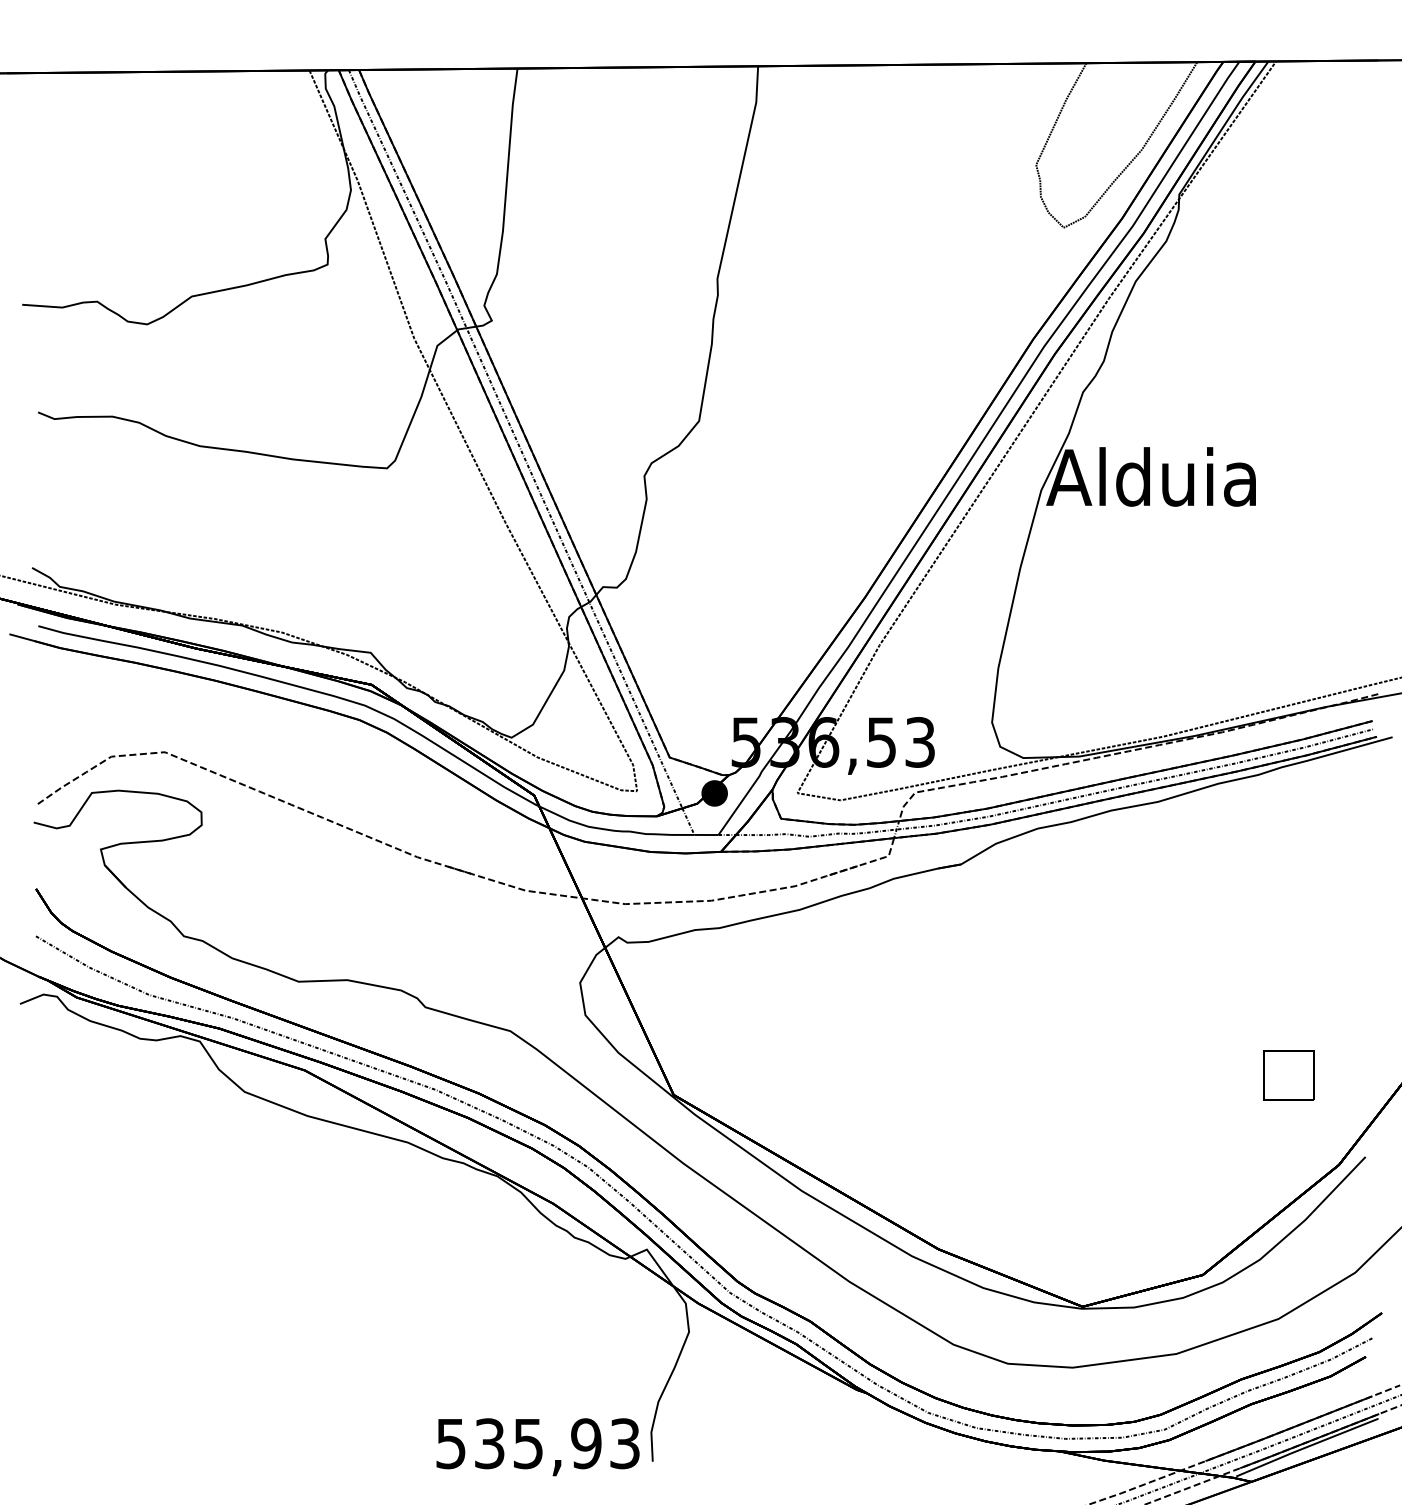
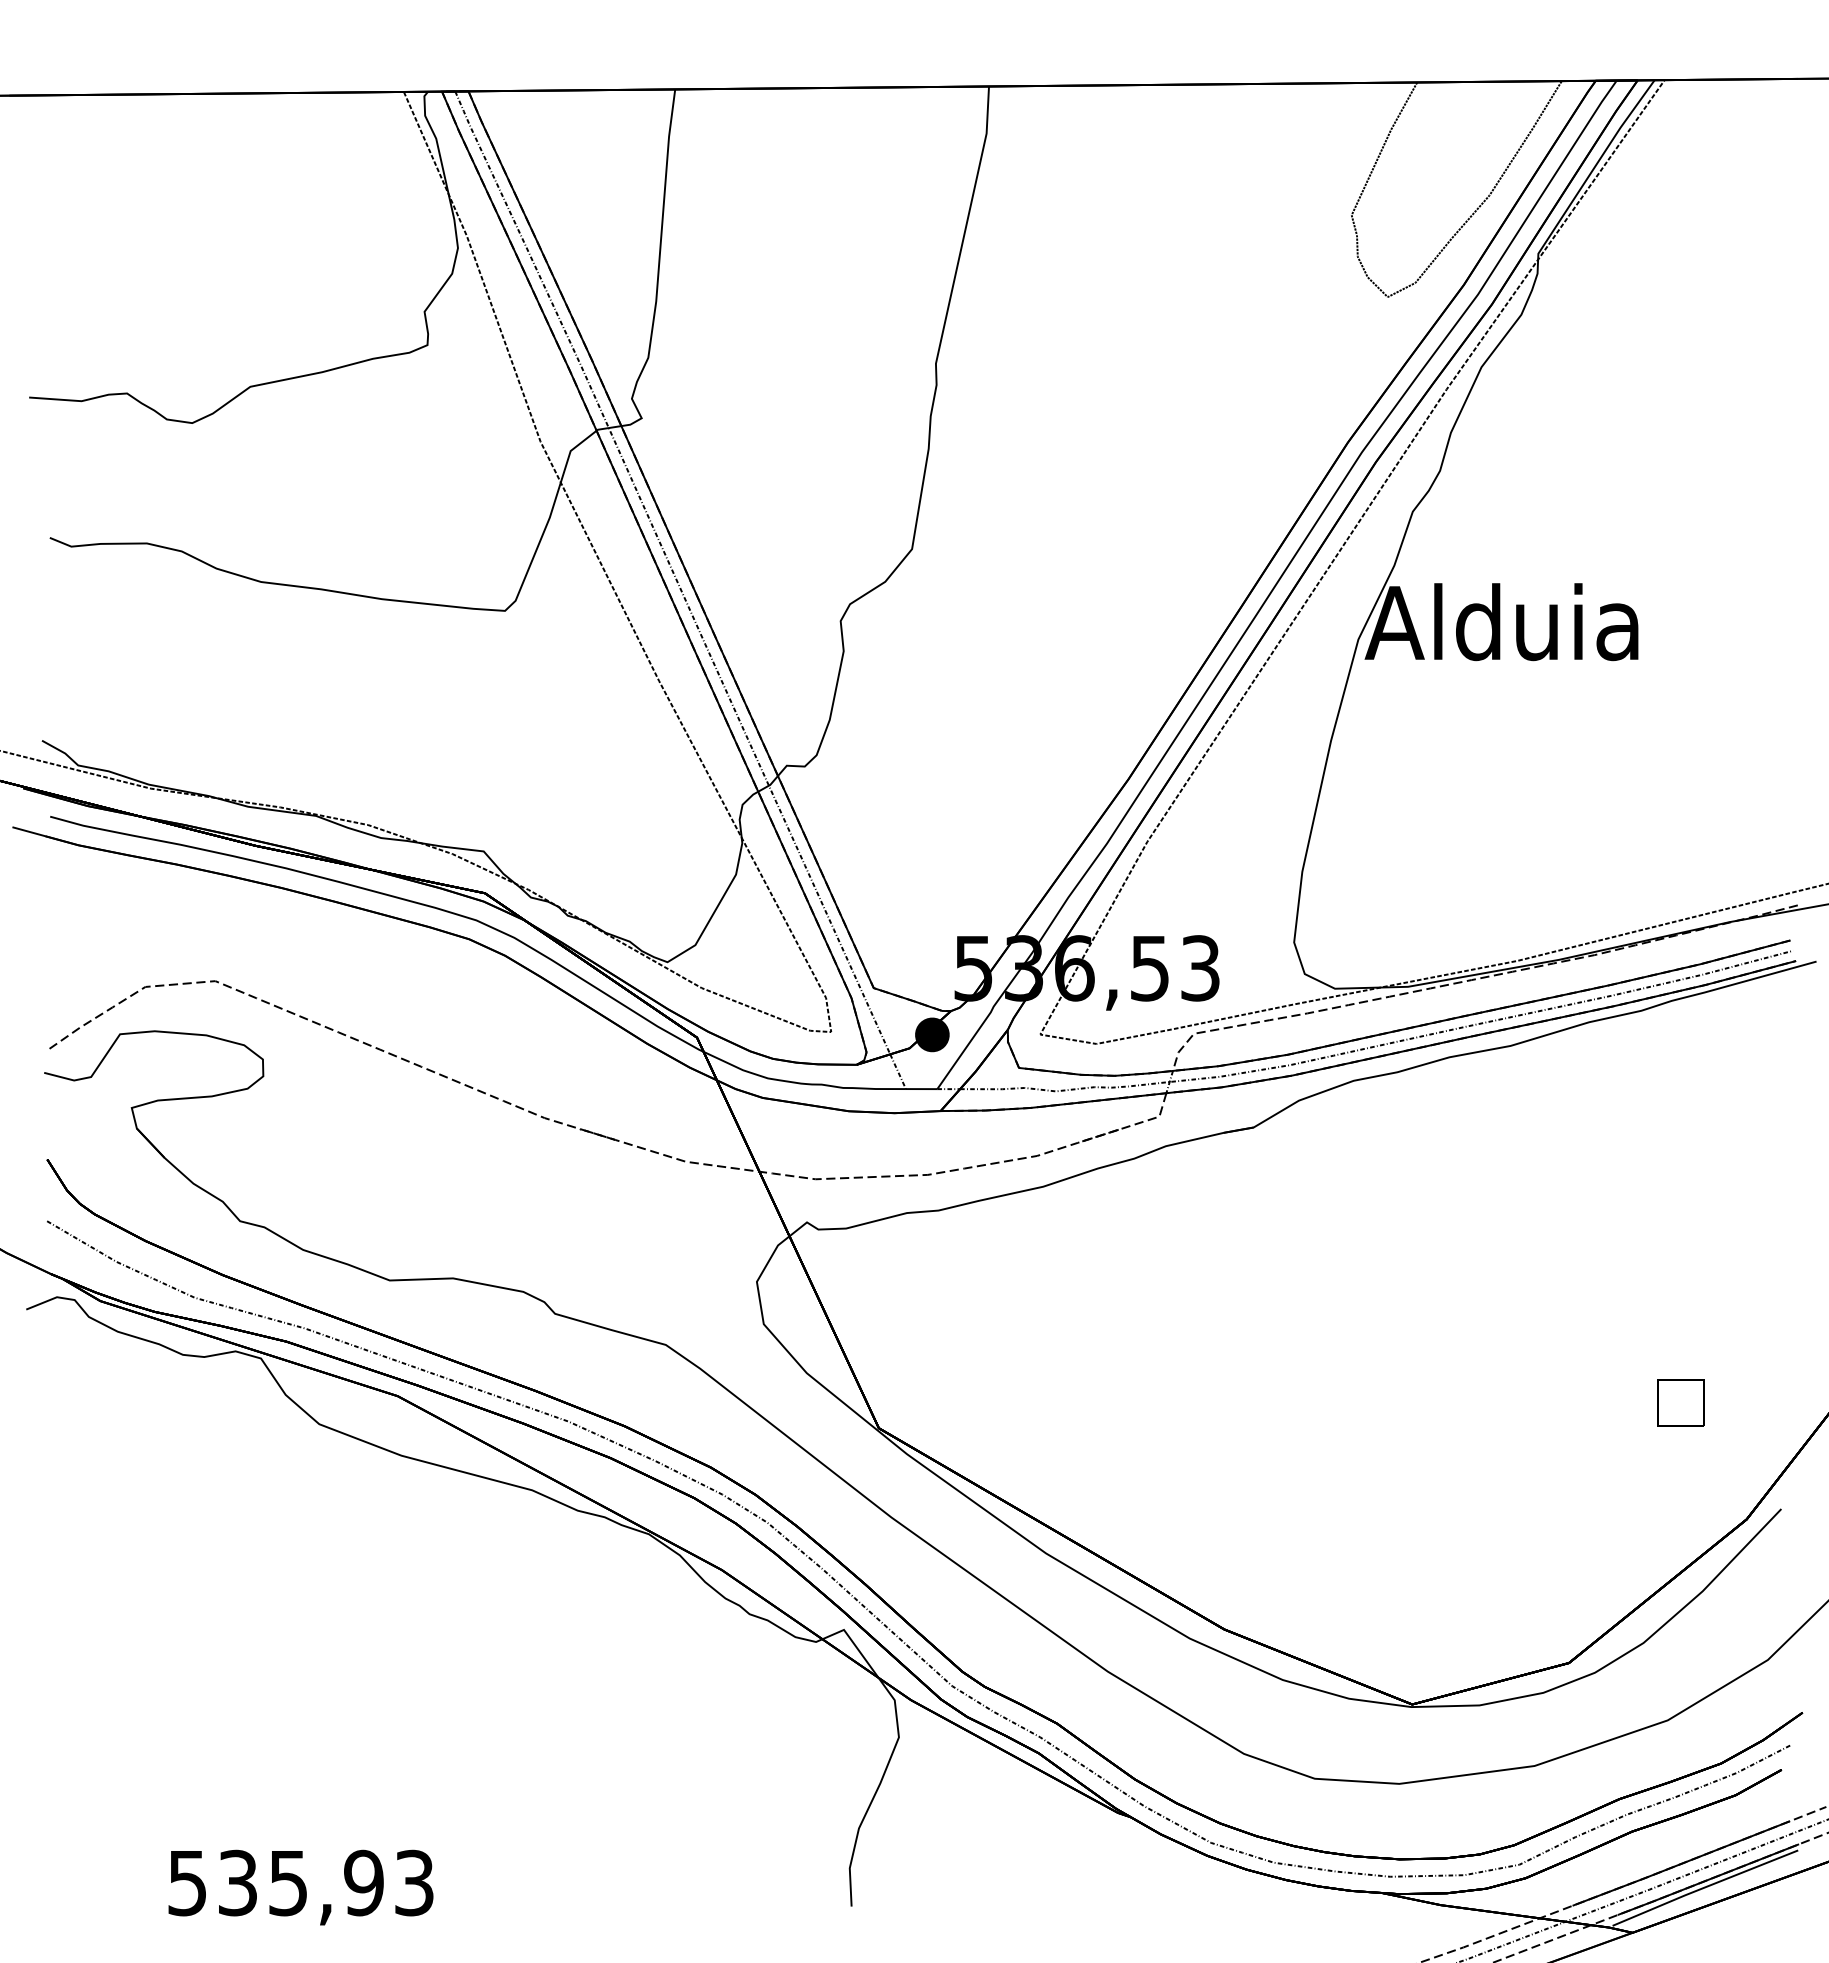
part: (1288, 1075) -> (1680, 1402), size x0.71
text: (537, 1447) -> (300, 1887), moved

